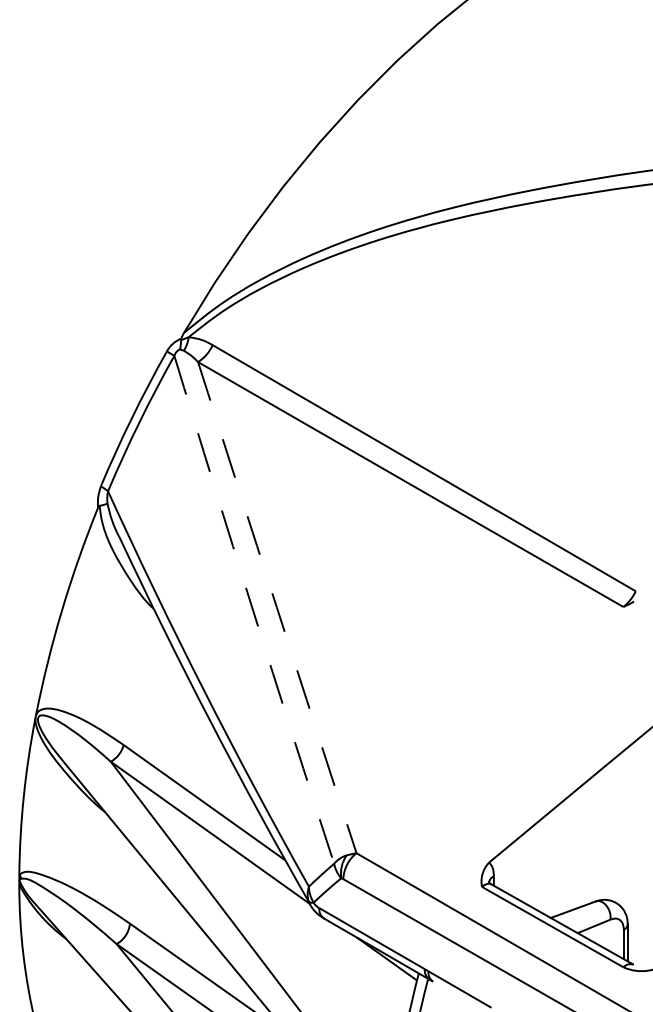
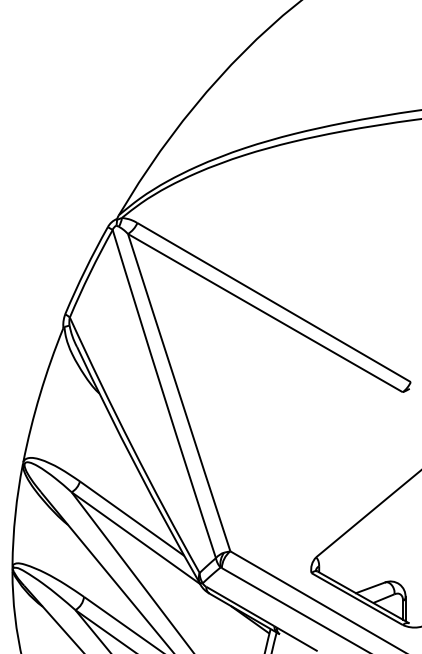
arc: (276, 607) -> (178, 392), dashed -> solid
arc: (252, 610) -> (163, 394), dashed -> solid

